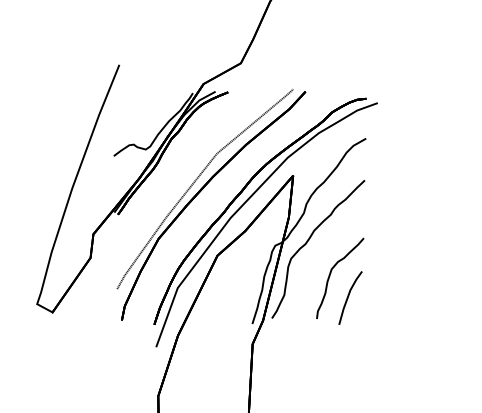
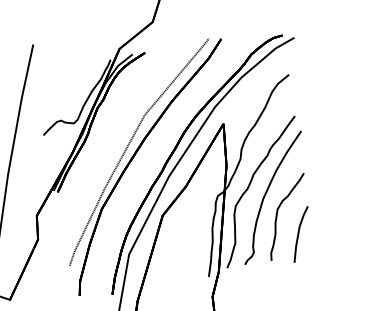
curve: (323, 252) -> (266, 194), added

